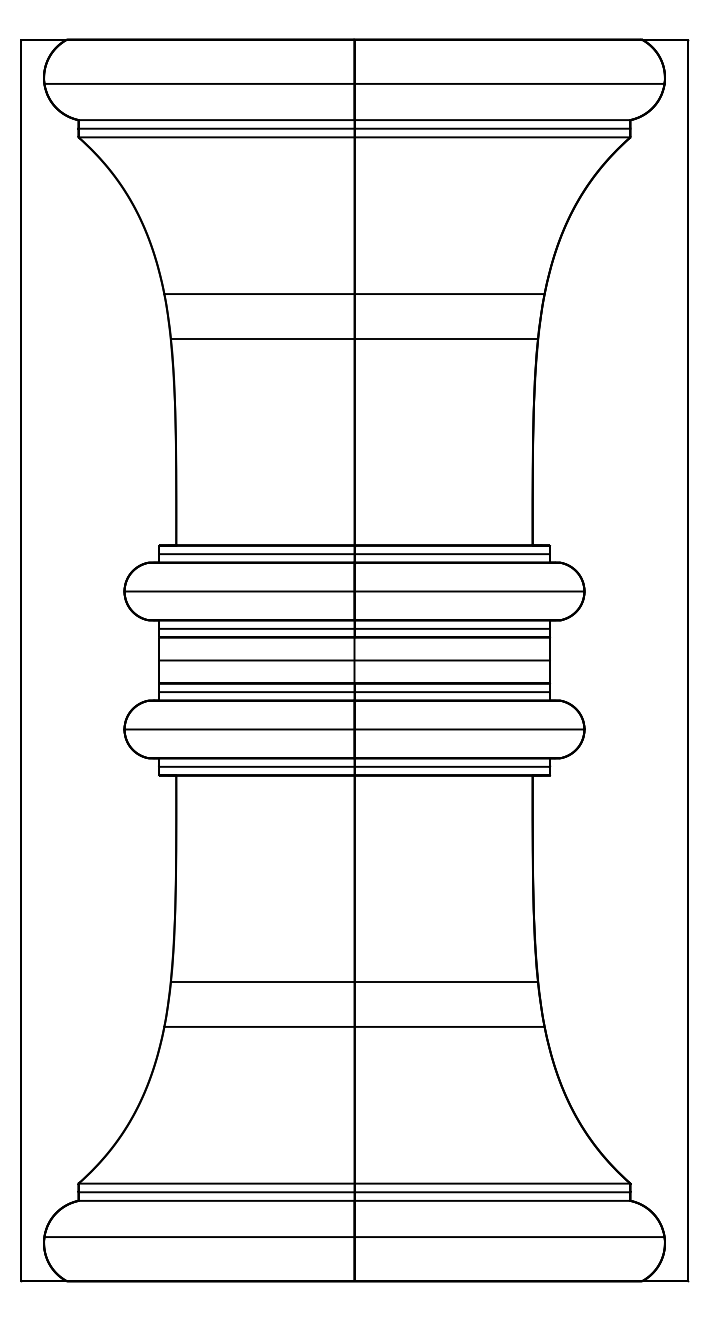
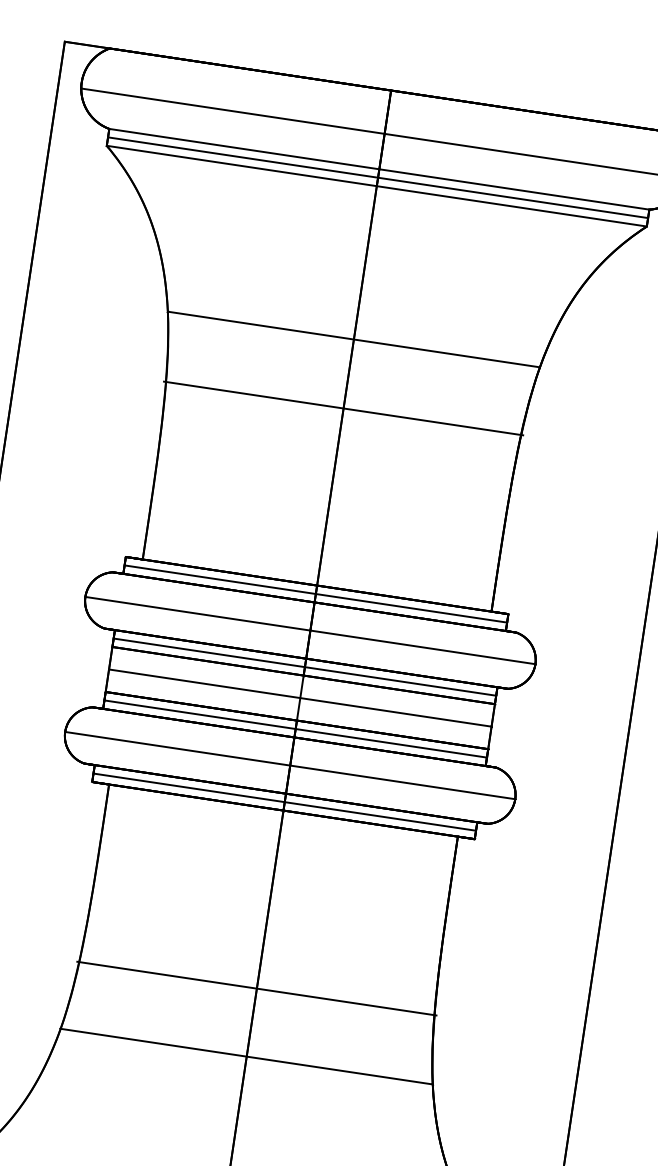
line: (354, 338) -> (343, 408), moved
line: (354, 982) -> (256, 988), moved

